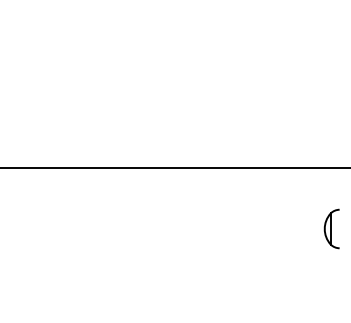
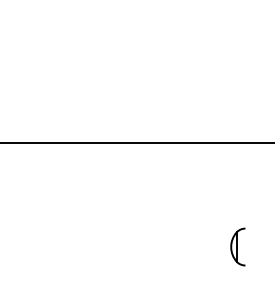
part: (331, 228) -> (237, 246), moved

